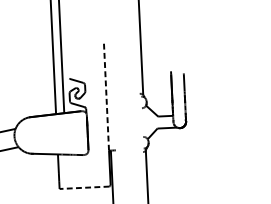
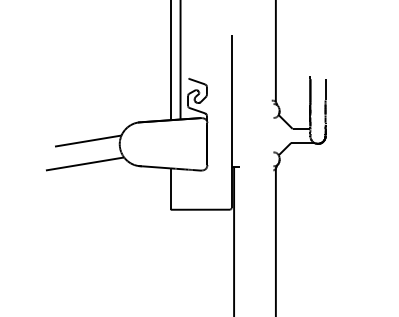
line: (106, 96) -> (231, 101), dashed -> solid
line: (84, 187) -> (200, 209), dashed -> solid

